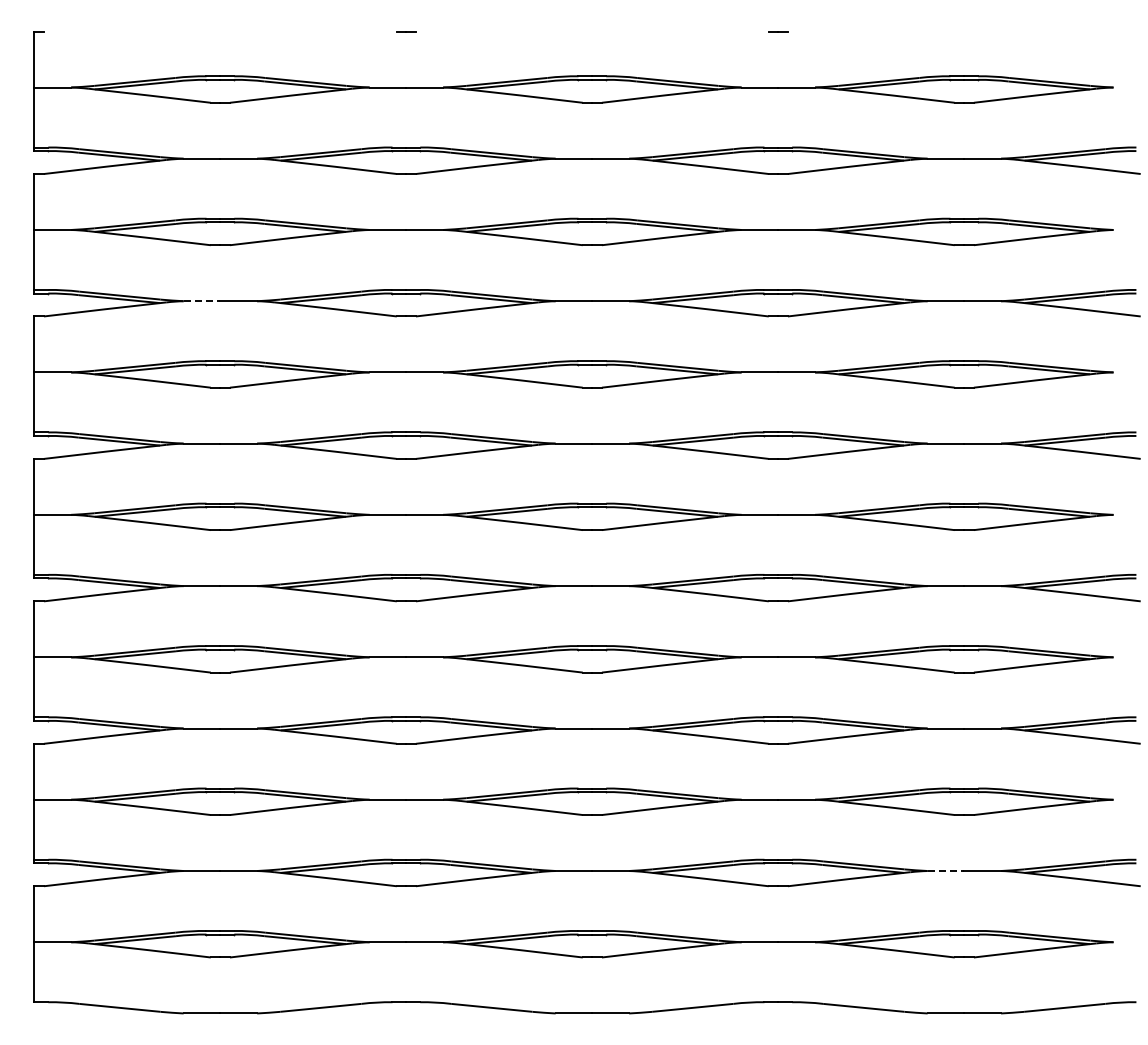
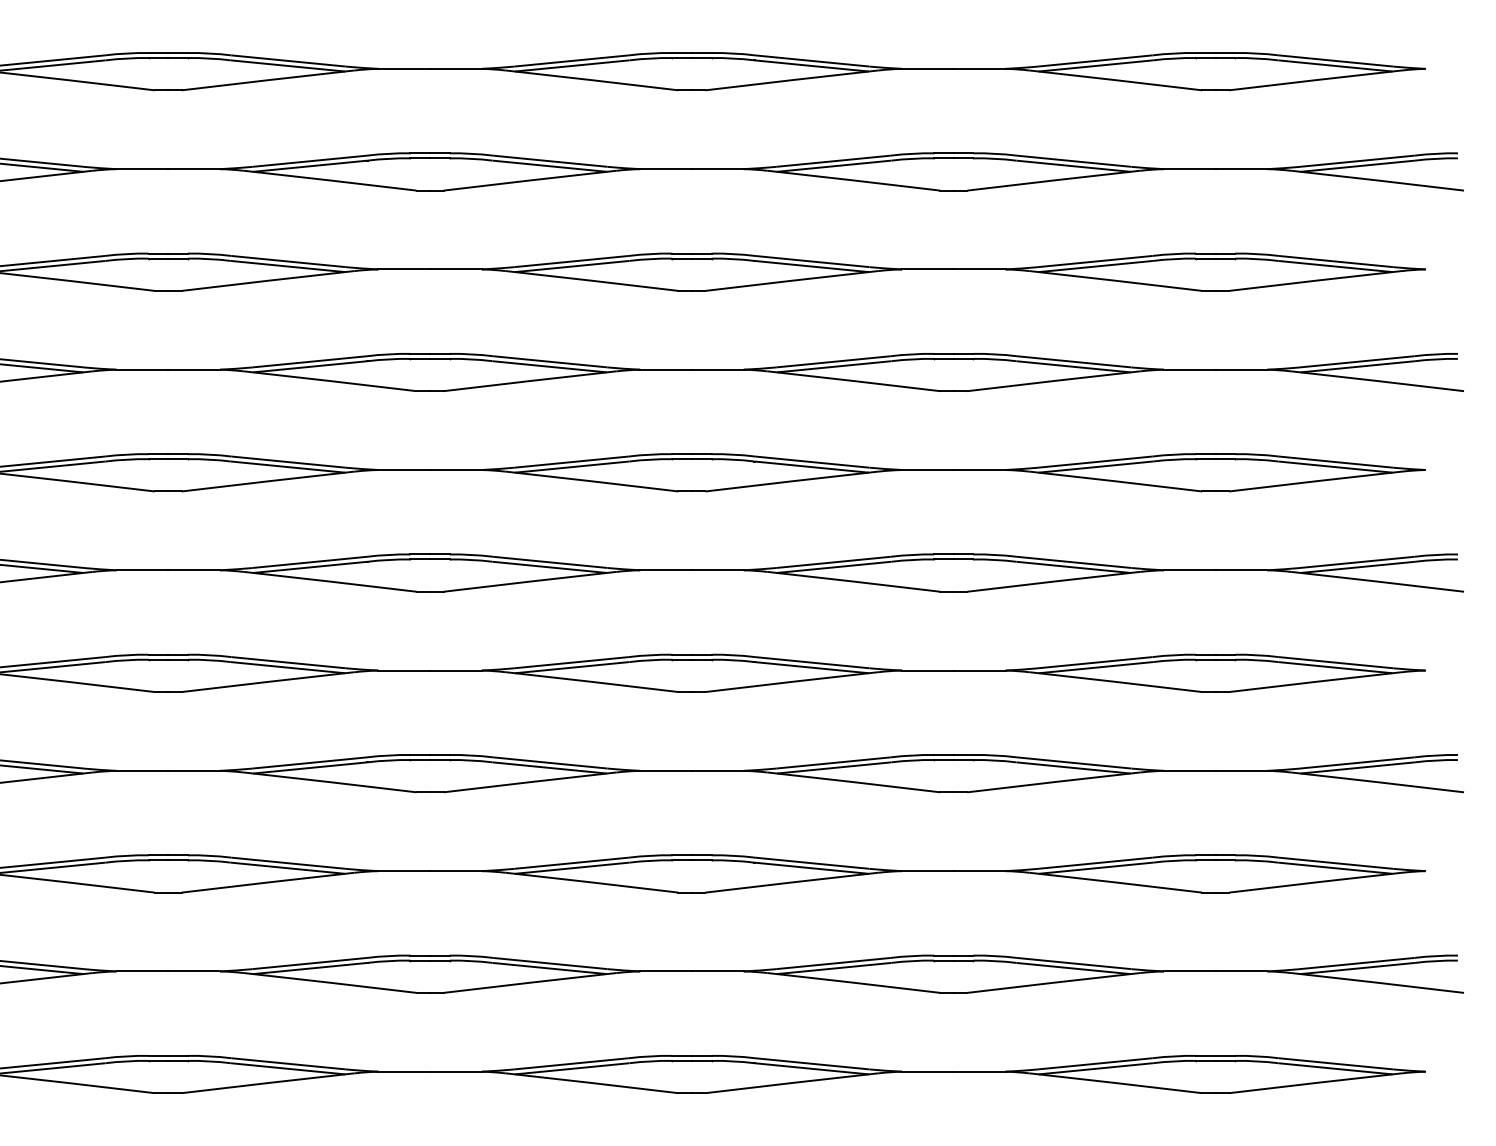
line: (202, 301) -> (143, 169), dashed -> solid
line: (946, 871) -> (1190, 972), dashed -> solid

